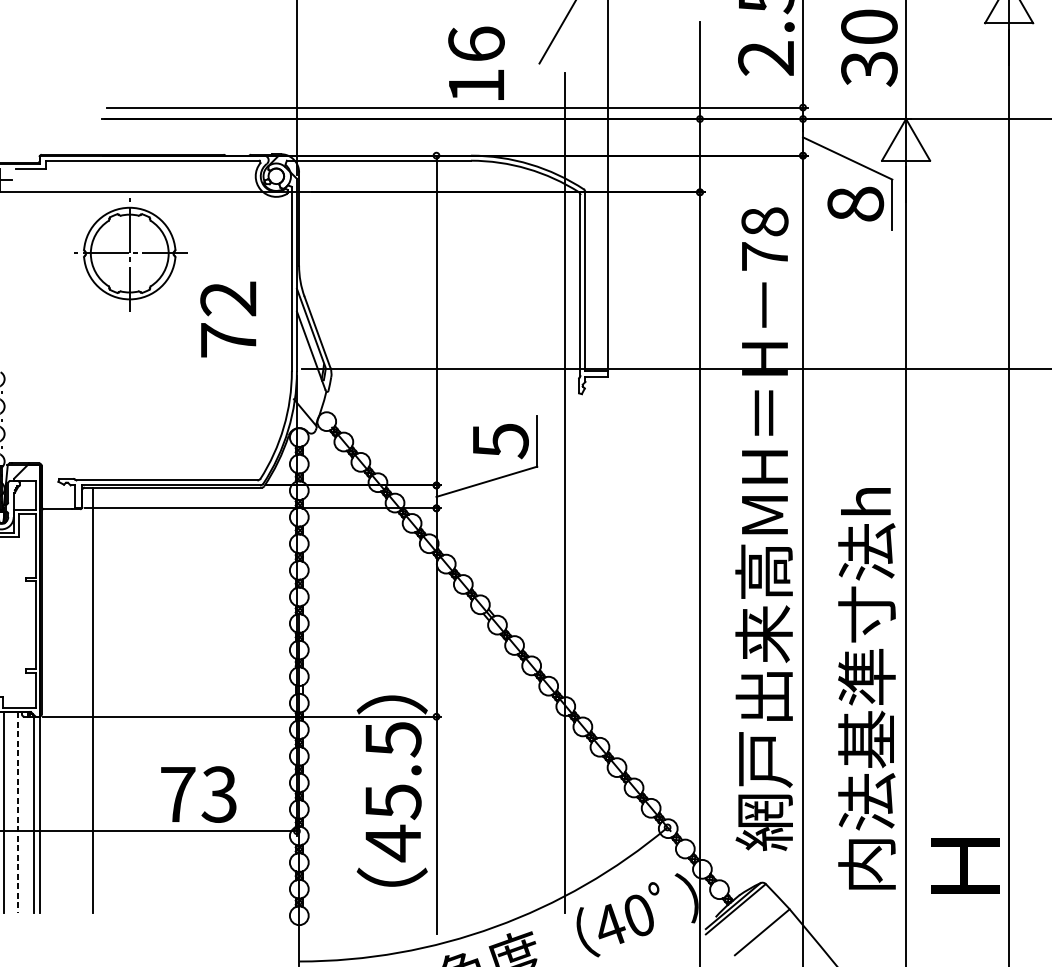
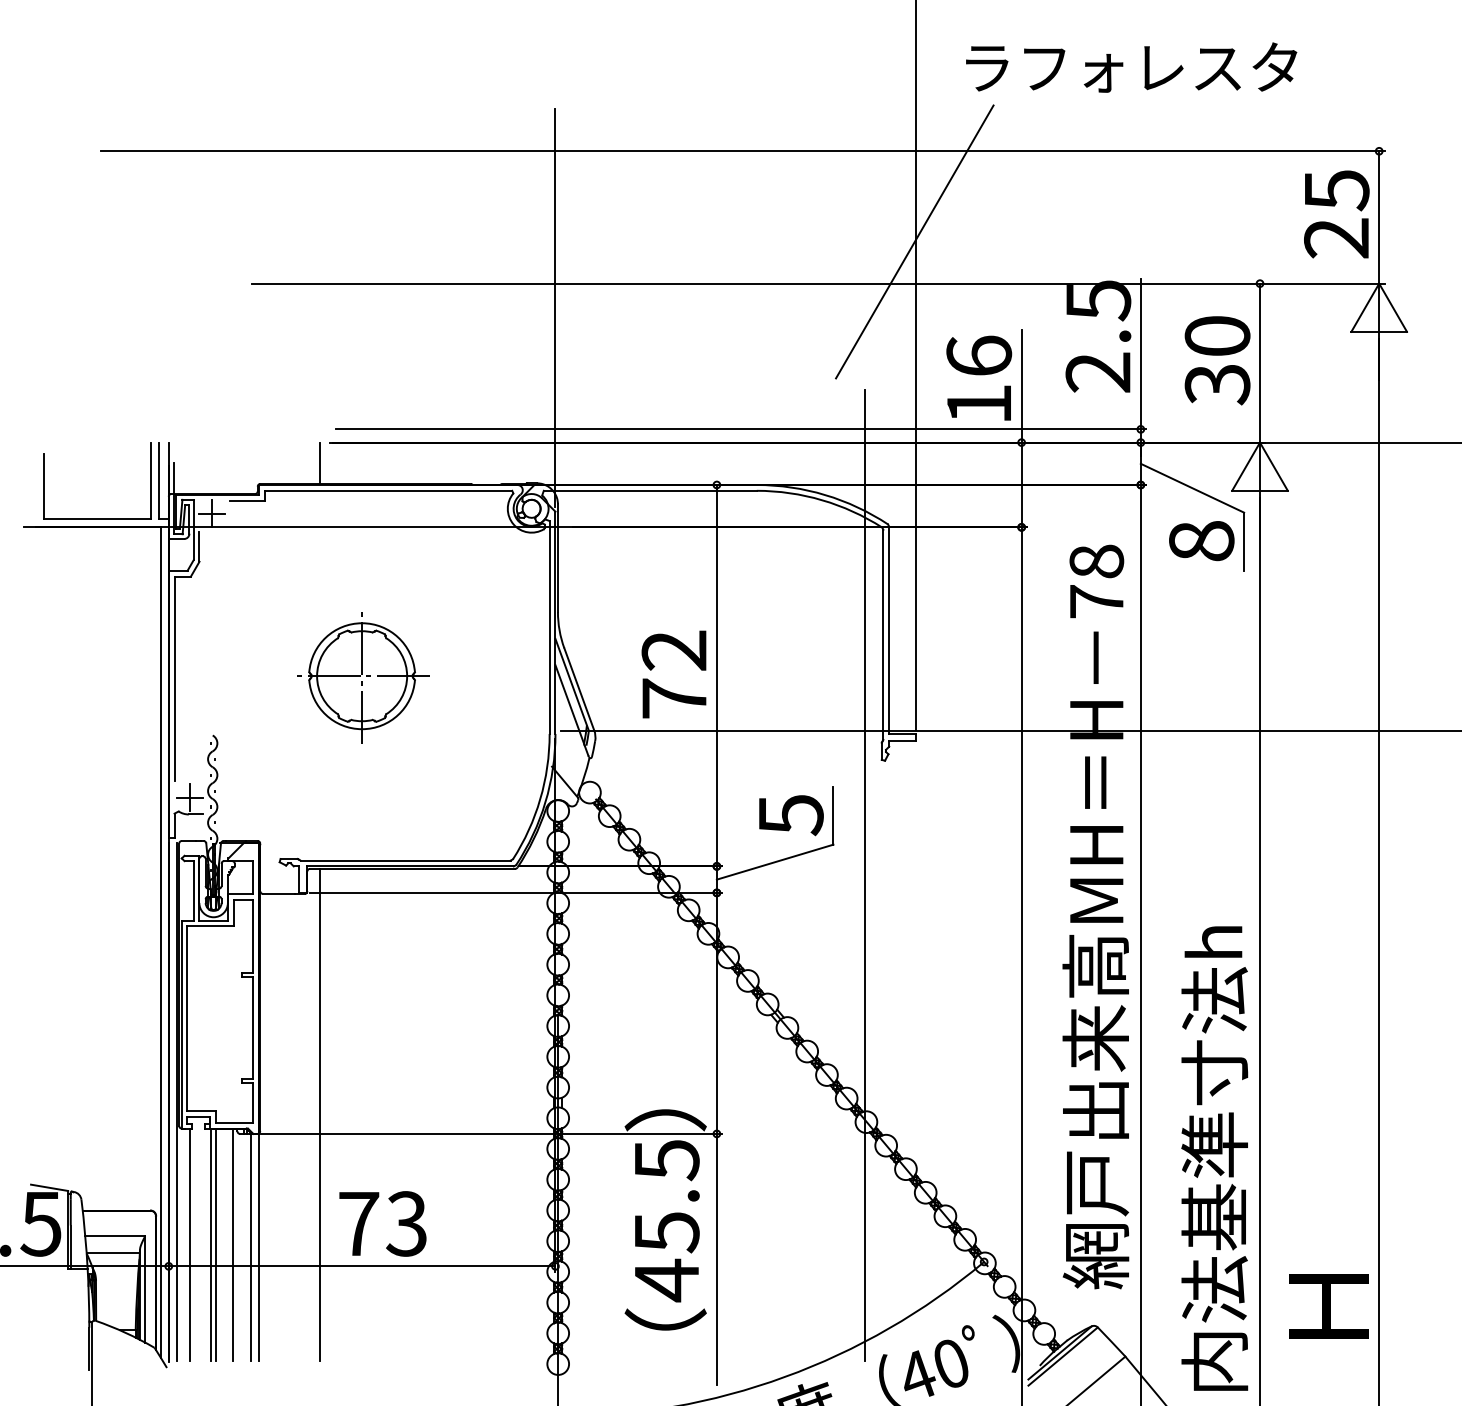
text: (476, 62) -> (979, 377), moved
line: (92, 136) -> (319, 462), added
part: (130, 254) -> (363, 677), moved
text: (227, 319) -> (673, 674), moved
text: (866, 688) -> (1214, 1158), moved
text: (198, 794) -> (382, 1223), moved
line: (18, 813) -> (233, 1245), dashed -> solid

